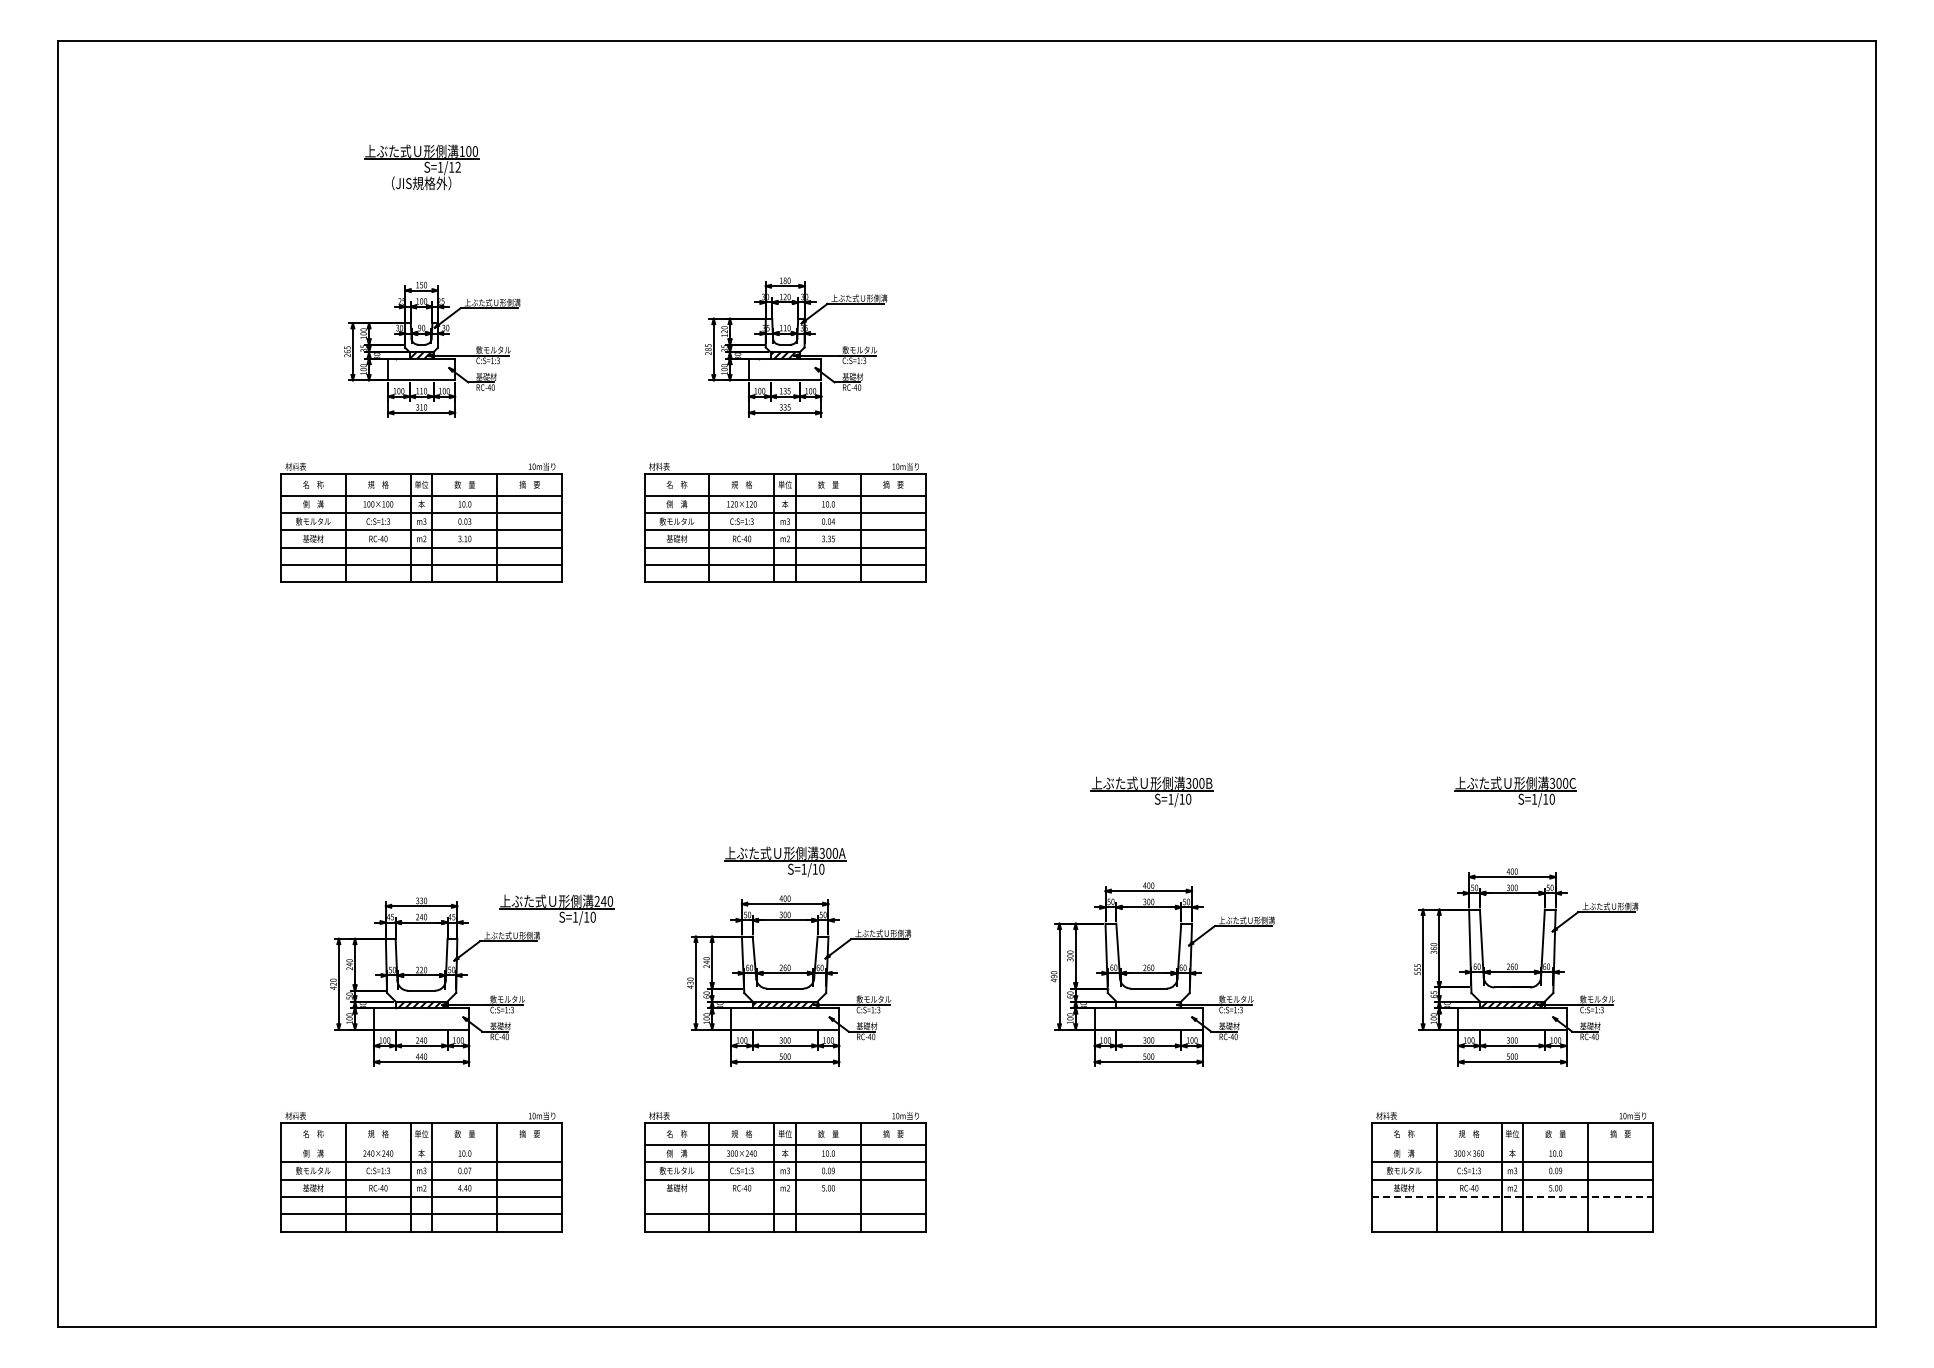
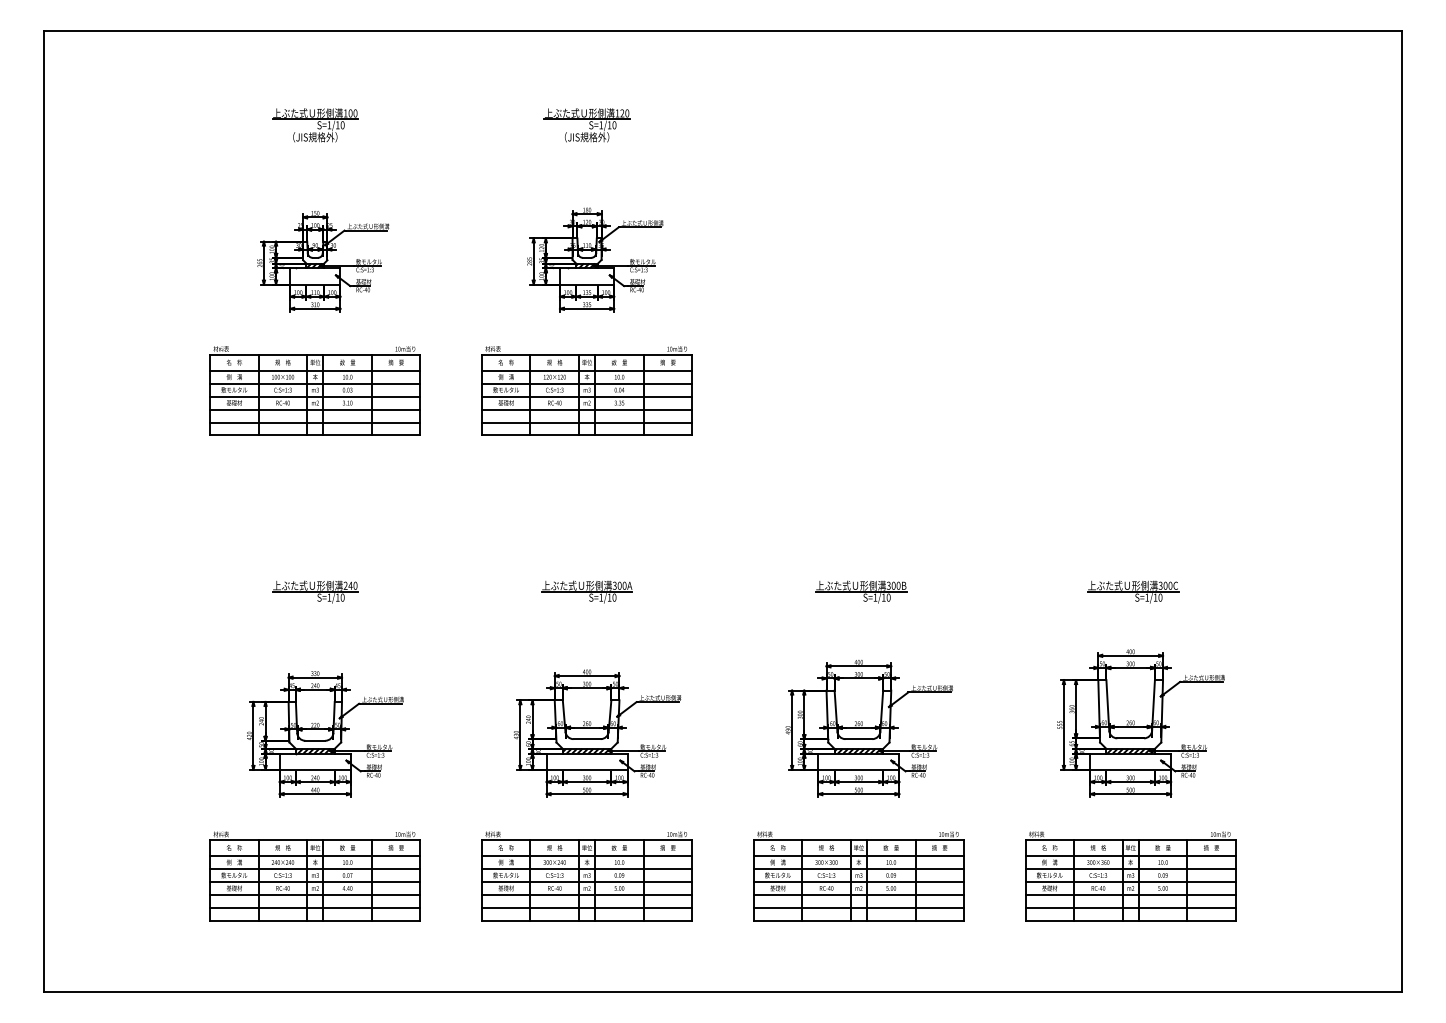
text: (457, 167) -> (342, 125), S=1/12 -> S=1/10
part: (784, 167) -> (586, 125), added
part: (785, 861) -> (587, 591), moved
part: (556, 909) -> (315, 591), moved
hatch: (1148, 1004) -> (858, 751), added
line: (421, 1144) -> (315, 855), added
line: (1512, 1144) -> (1130, 855), added
part: (1148, 1172) -> (858, 876), added
line: (784, 1196) -> (586, 894), added
line: (1512, 1196) -> (1130, 894), dashed -> solid
line: (1512, 1214) -> (1130, 908), added

